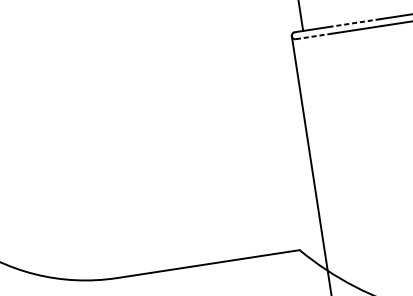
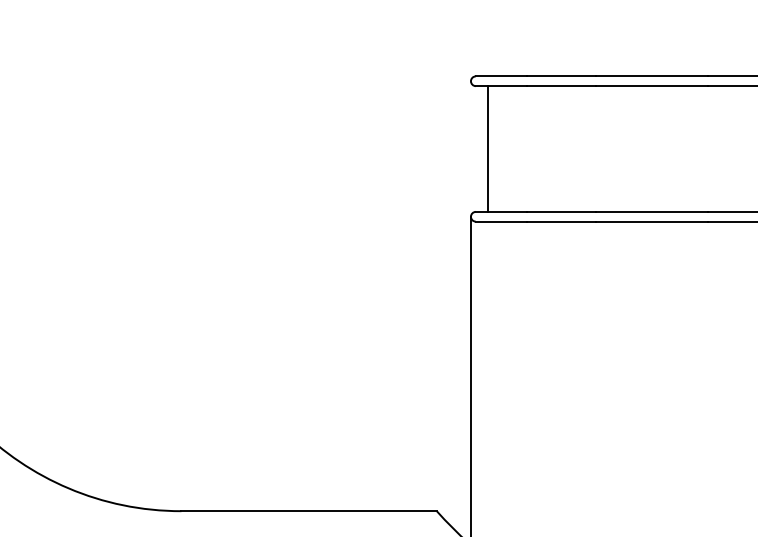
line: (355, 22) -> (561, 211), dashed -> solid
line: (314, 36) -> (501, 221), dashed -> solid

